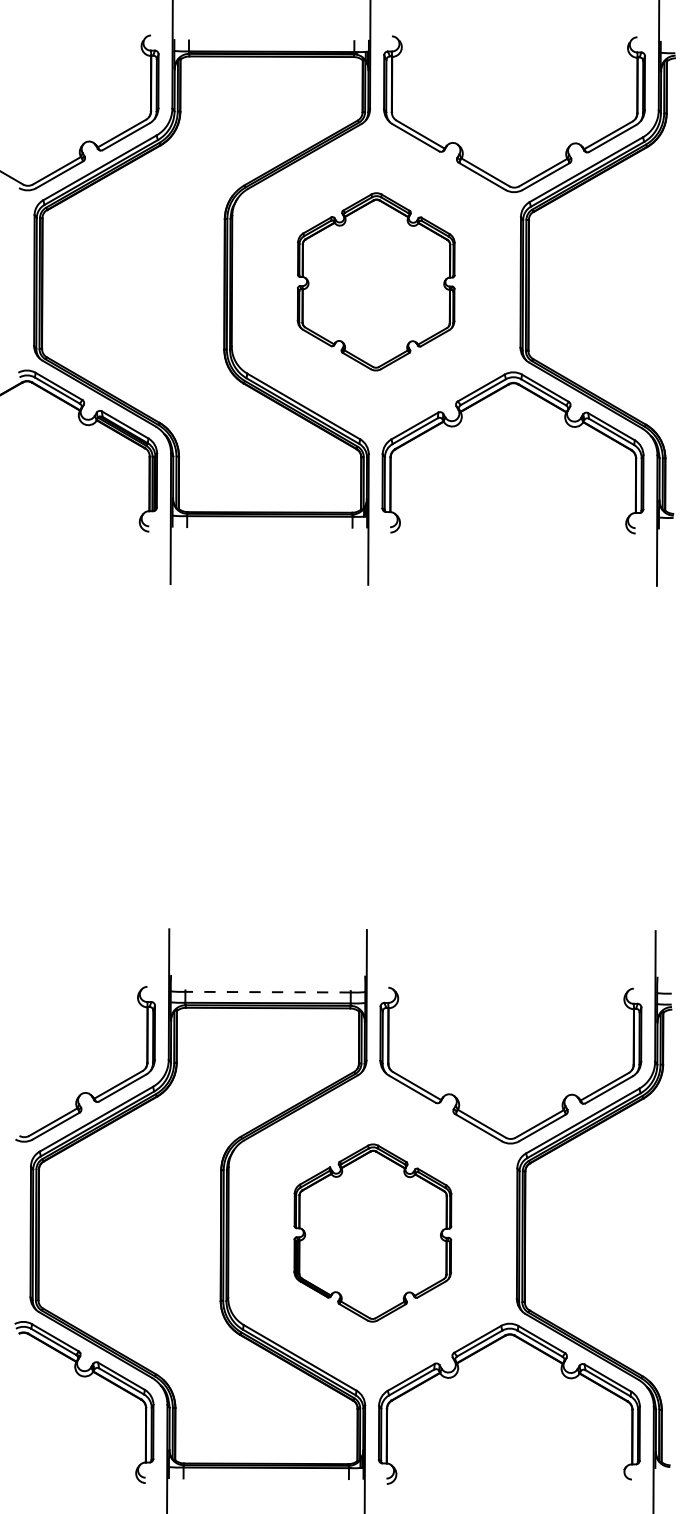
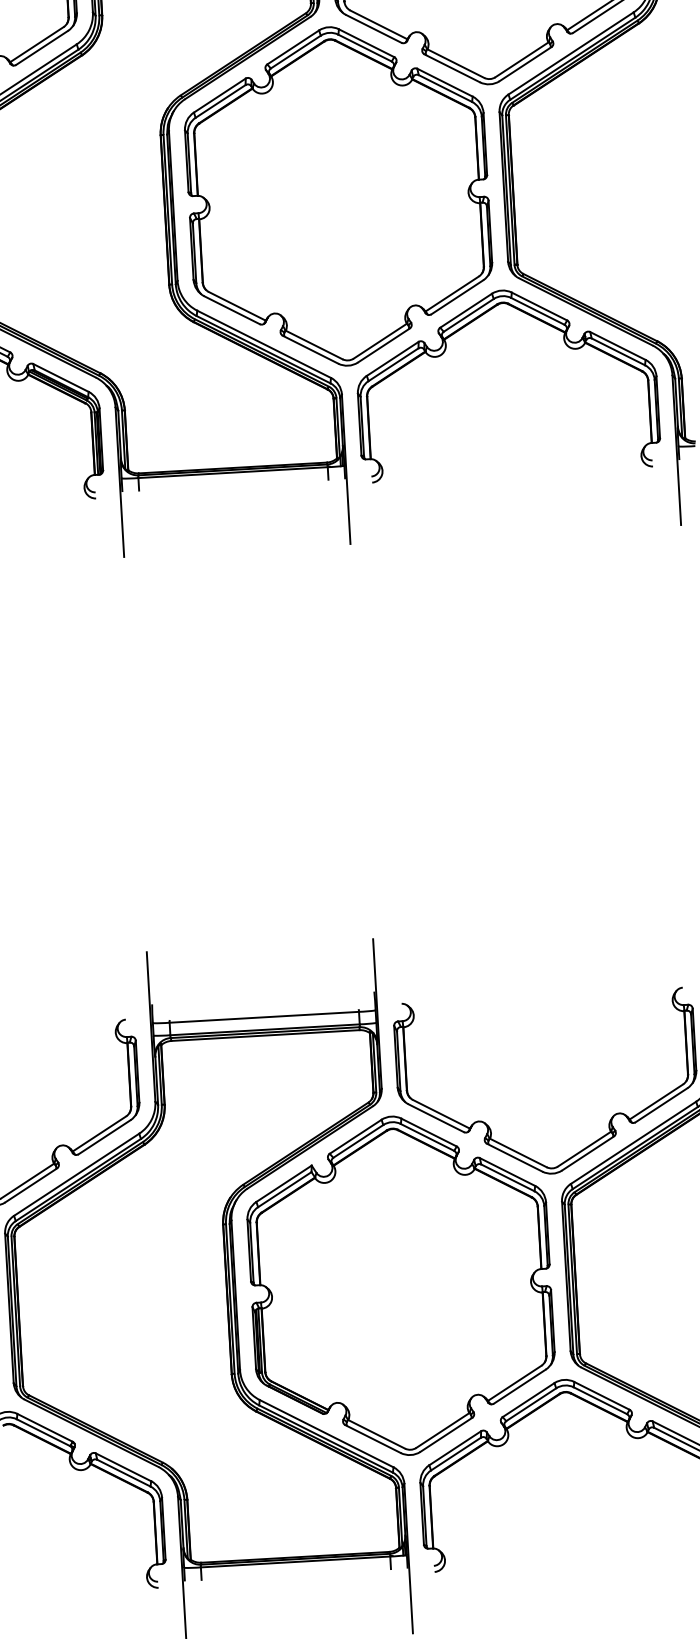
part: (375, 281) -> (337, 196), size x1.67
line: (268, 992) -> (264, 1017), dashed -> solid
part: (372, 1232) -> (400, 1285), size x1.67

